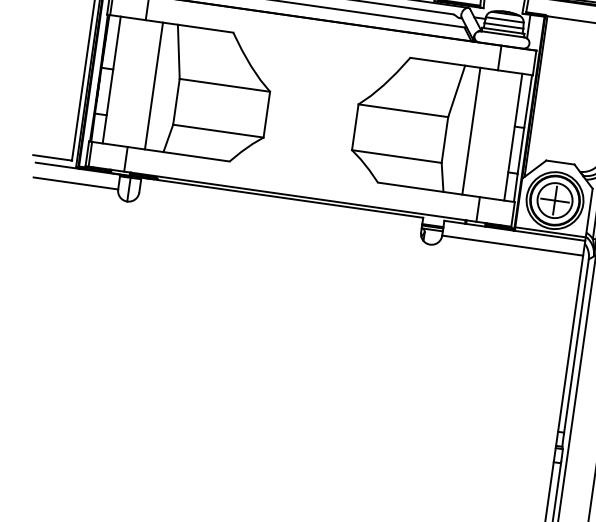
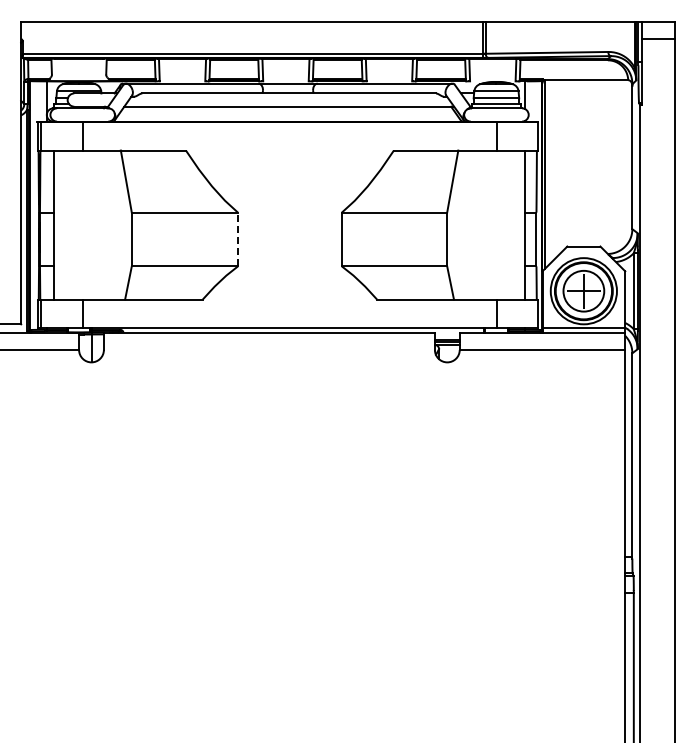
line: (154, 85) -> (103, 224), removed
line: (266, 114) -> (237, 239), solid -> dashed
line: (471, 130) -> (476, 224), removed

